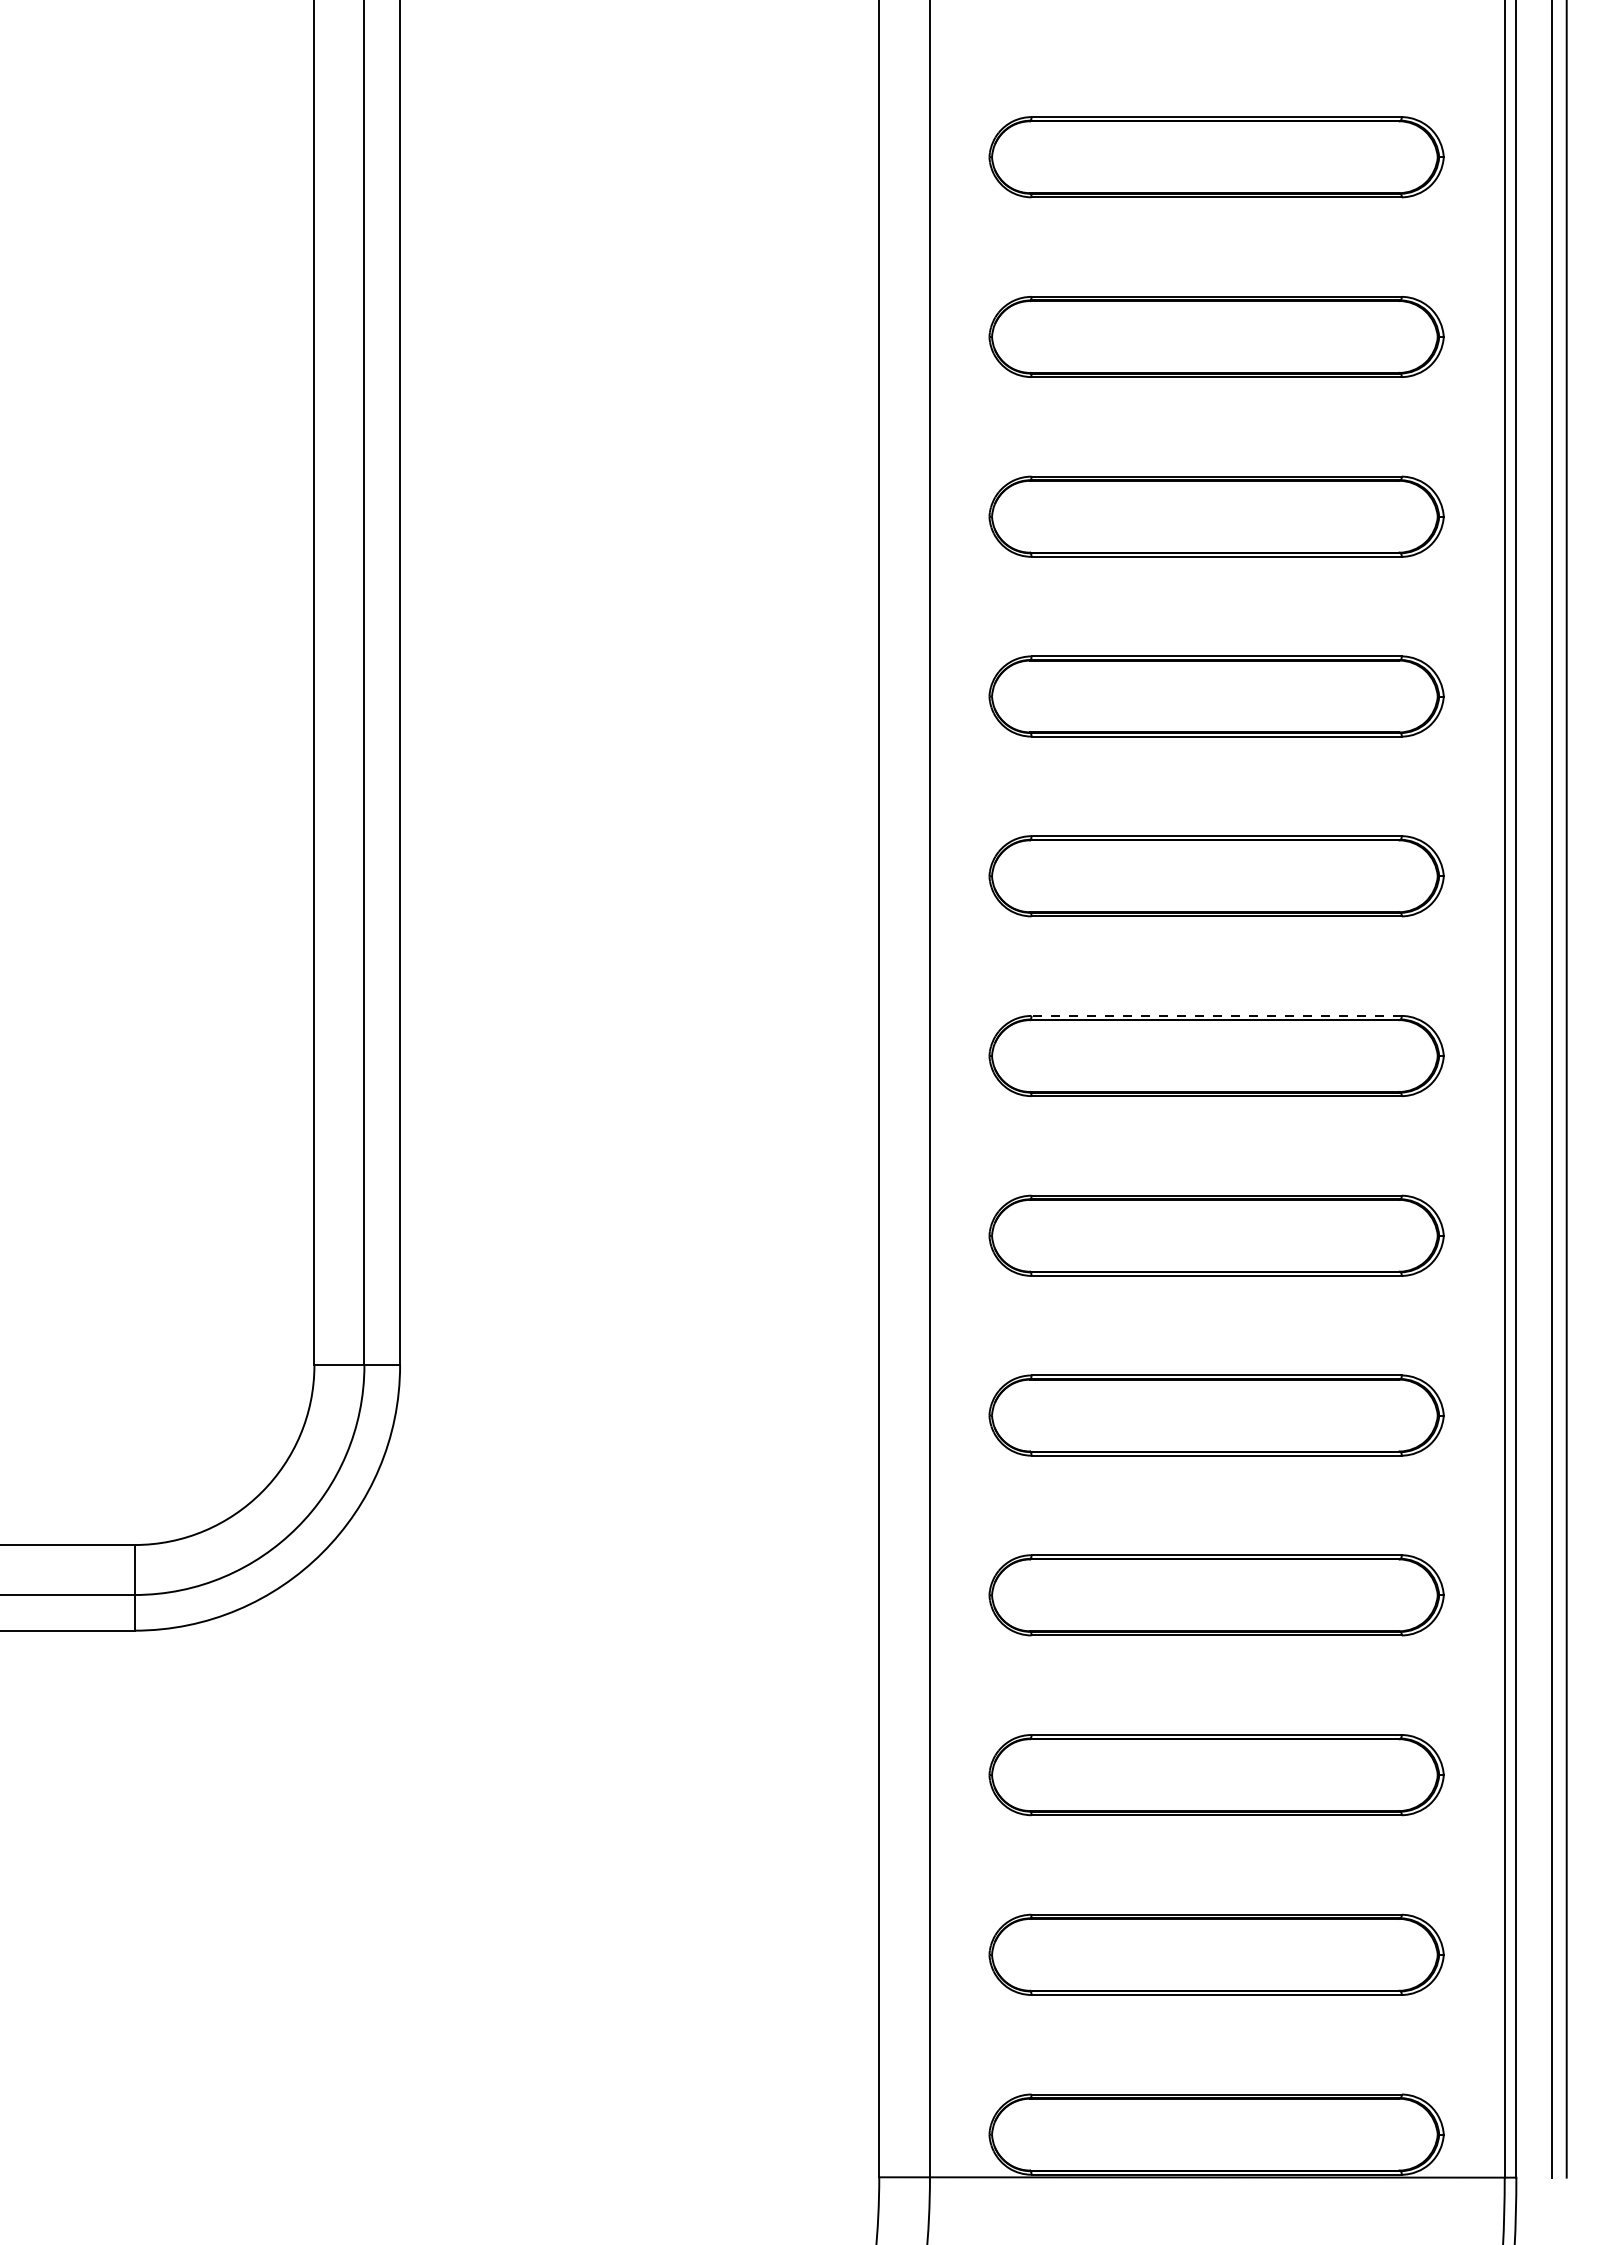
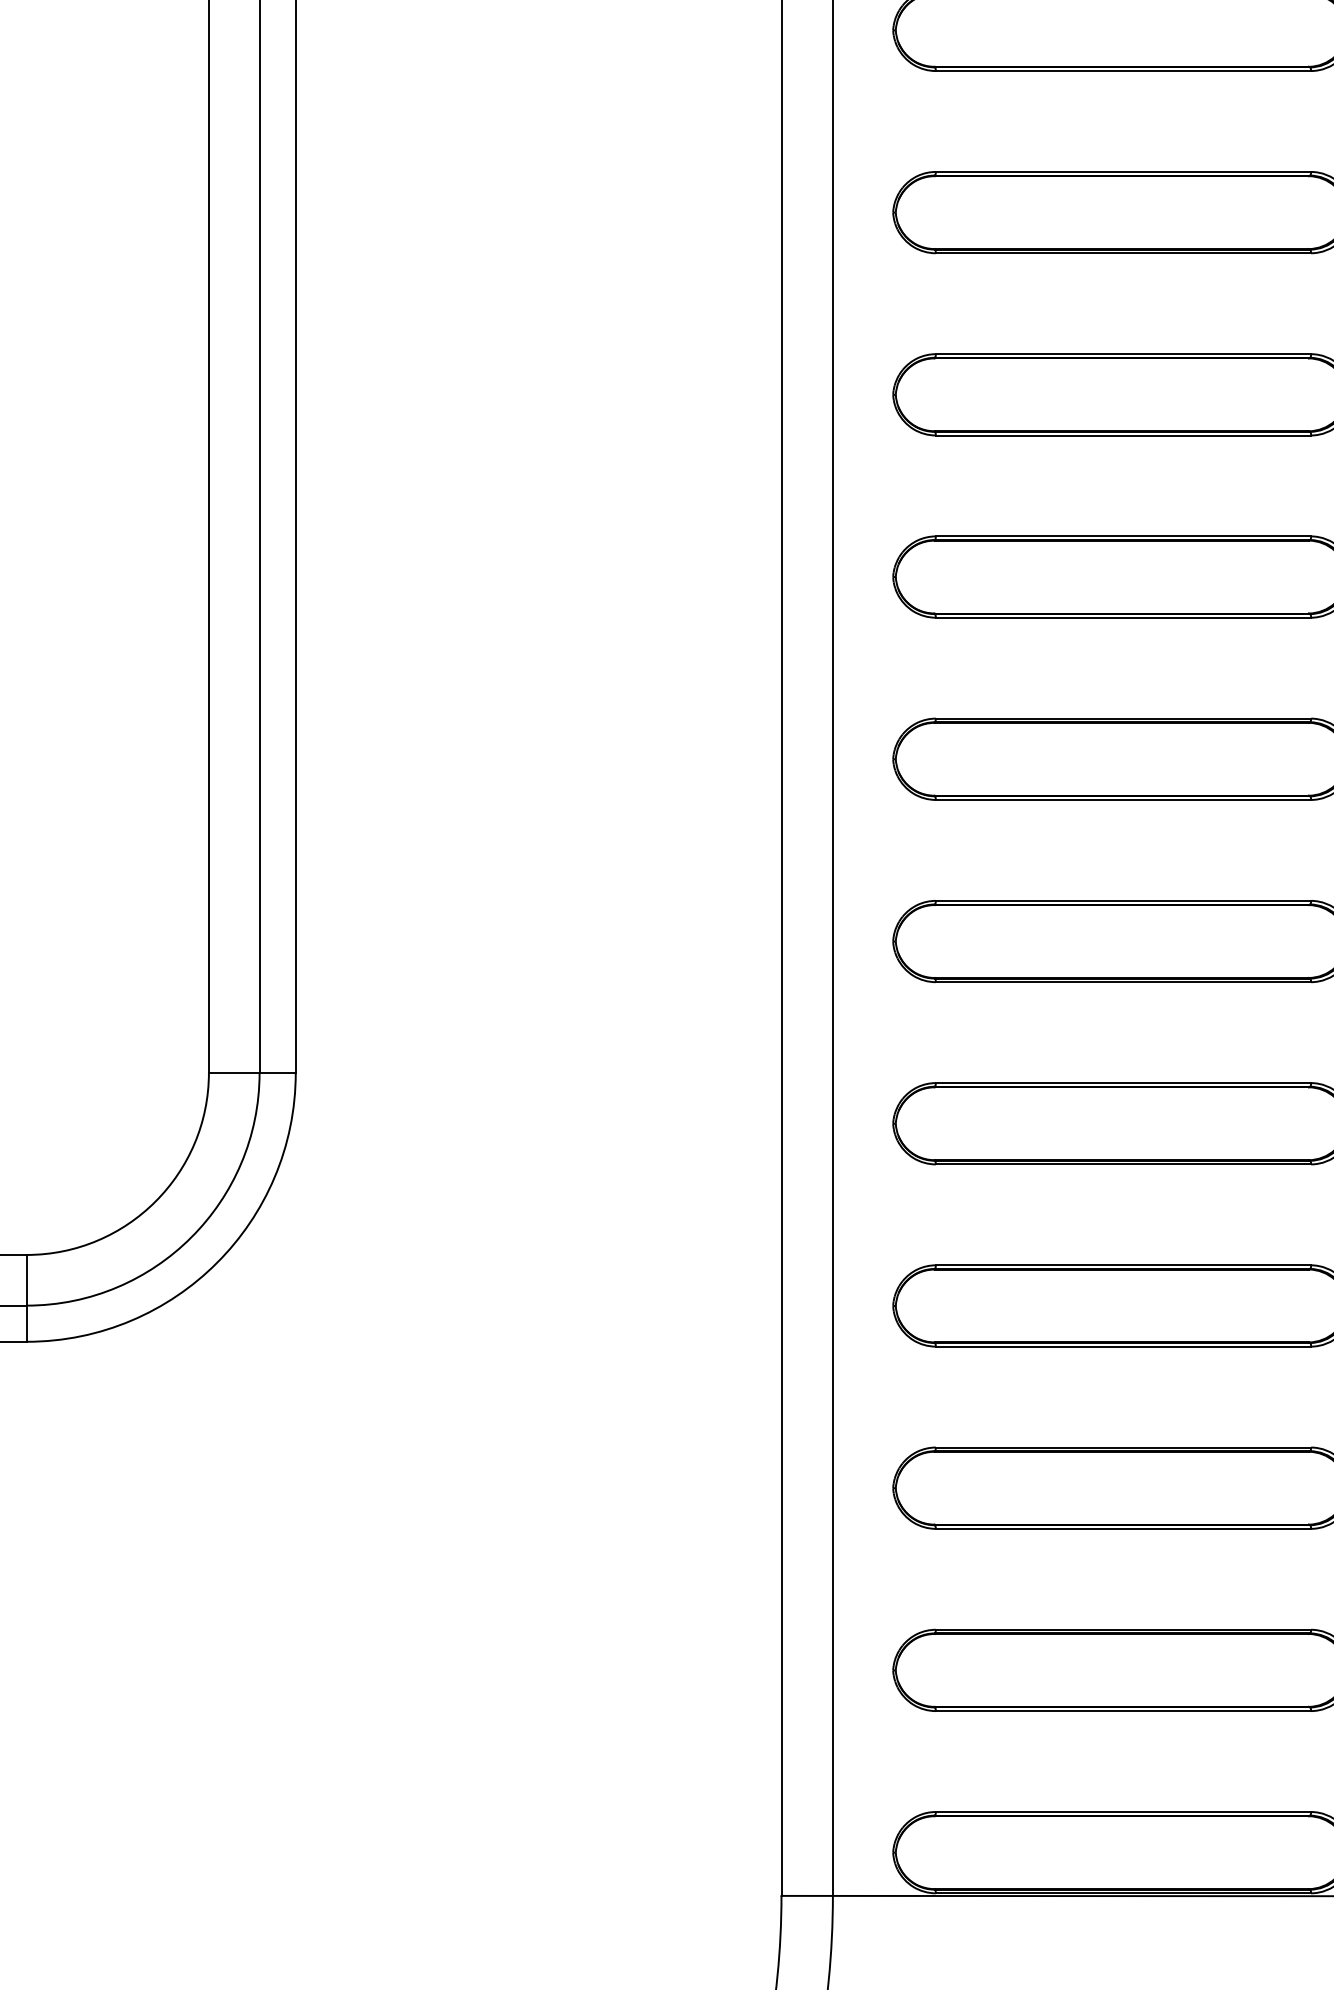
line: (1216, 1015) -> (1123, 718), dashed -> solid

